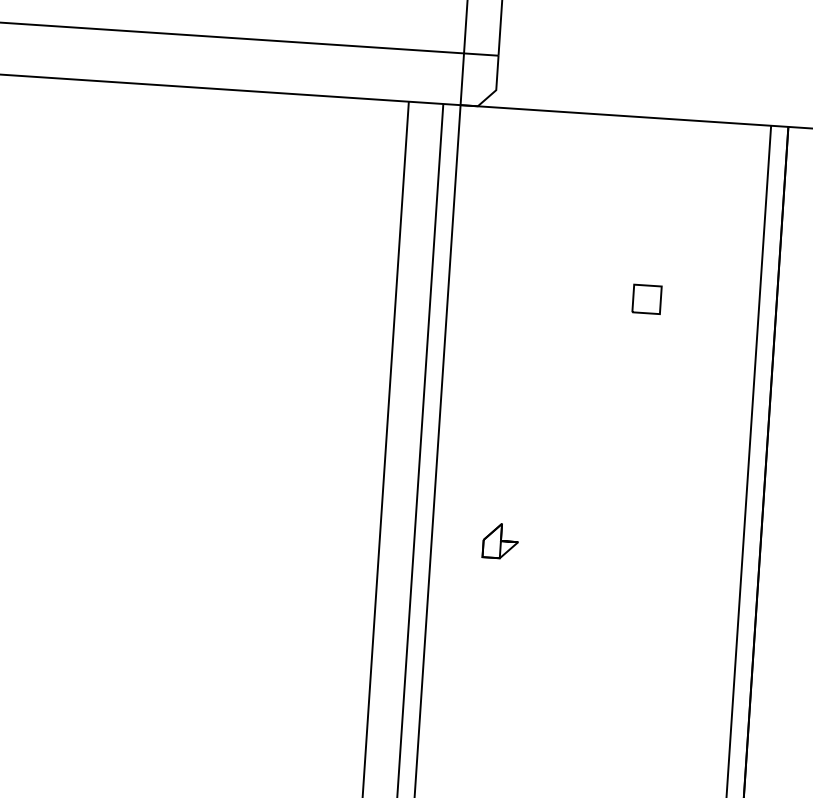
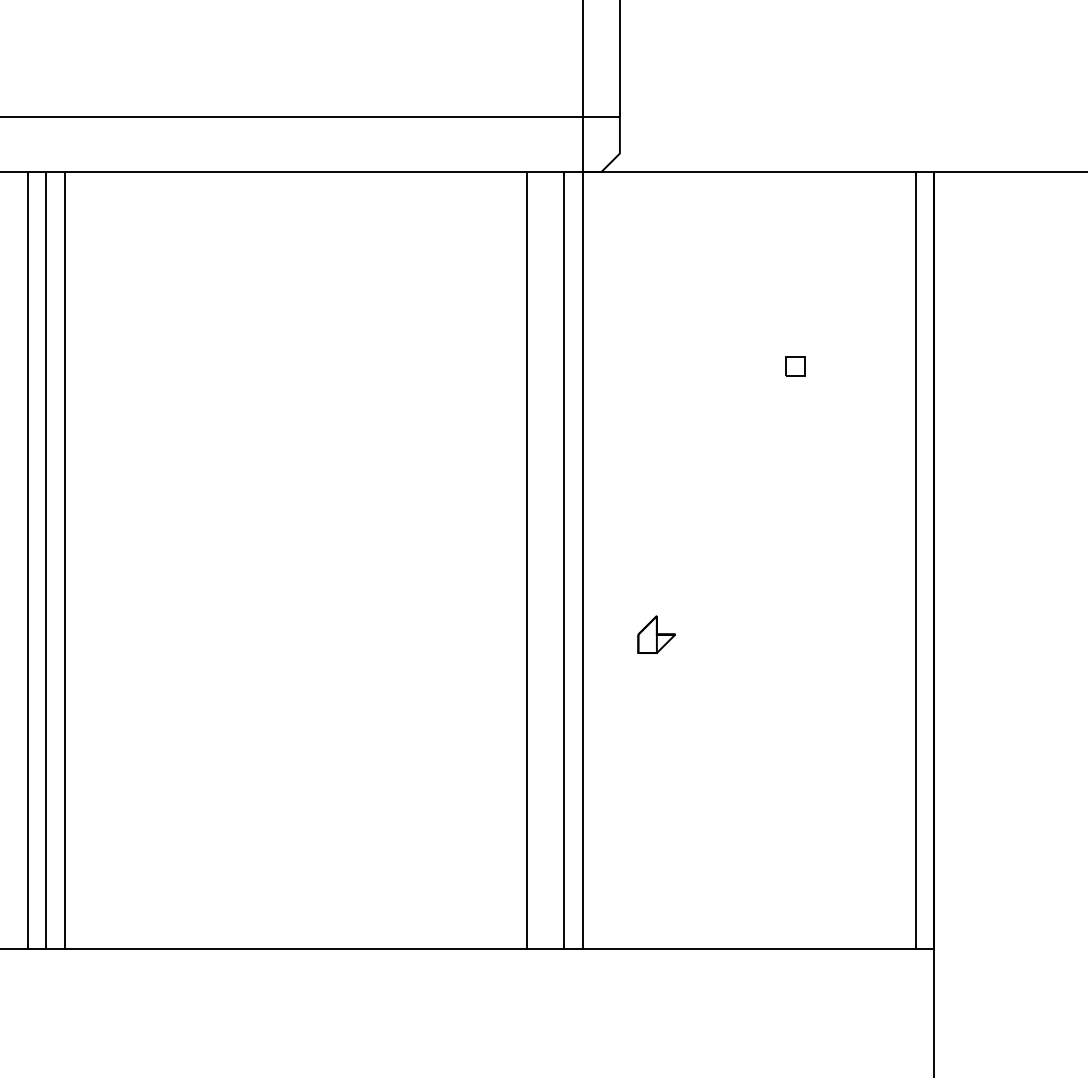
part: (646, 299) -> (795, 366), size x0.62

